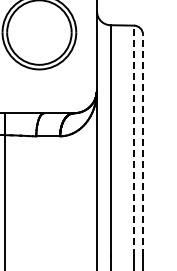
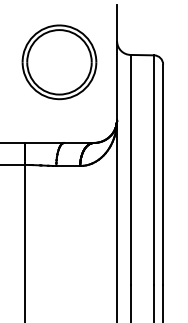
line: (134, 140) -> (154, 170), dashed -> solid
line: (143, 144) -> (163, 174), dashed -> solid

